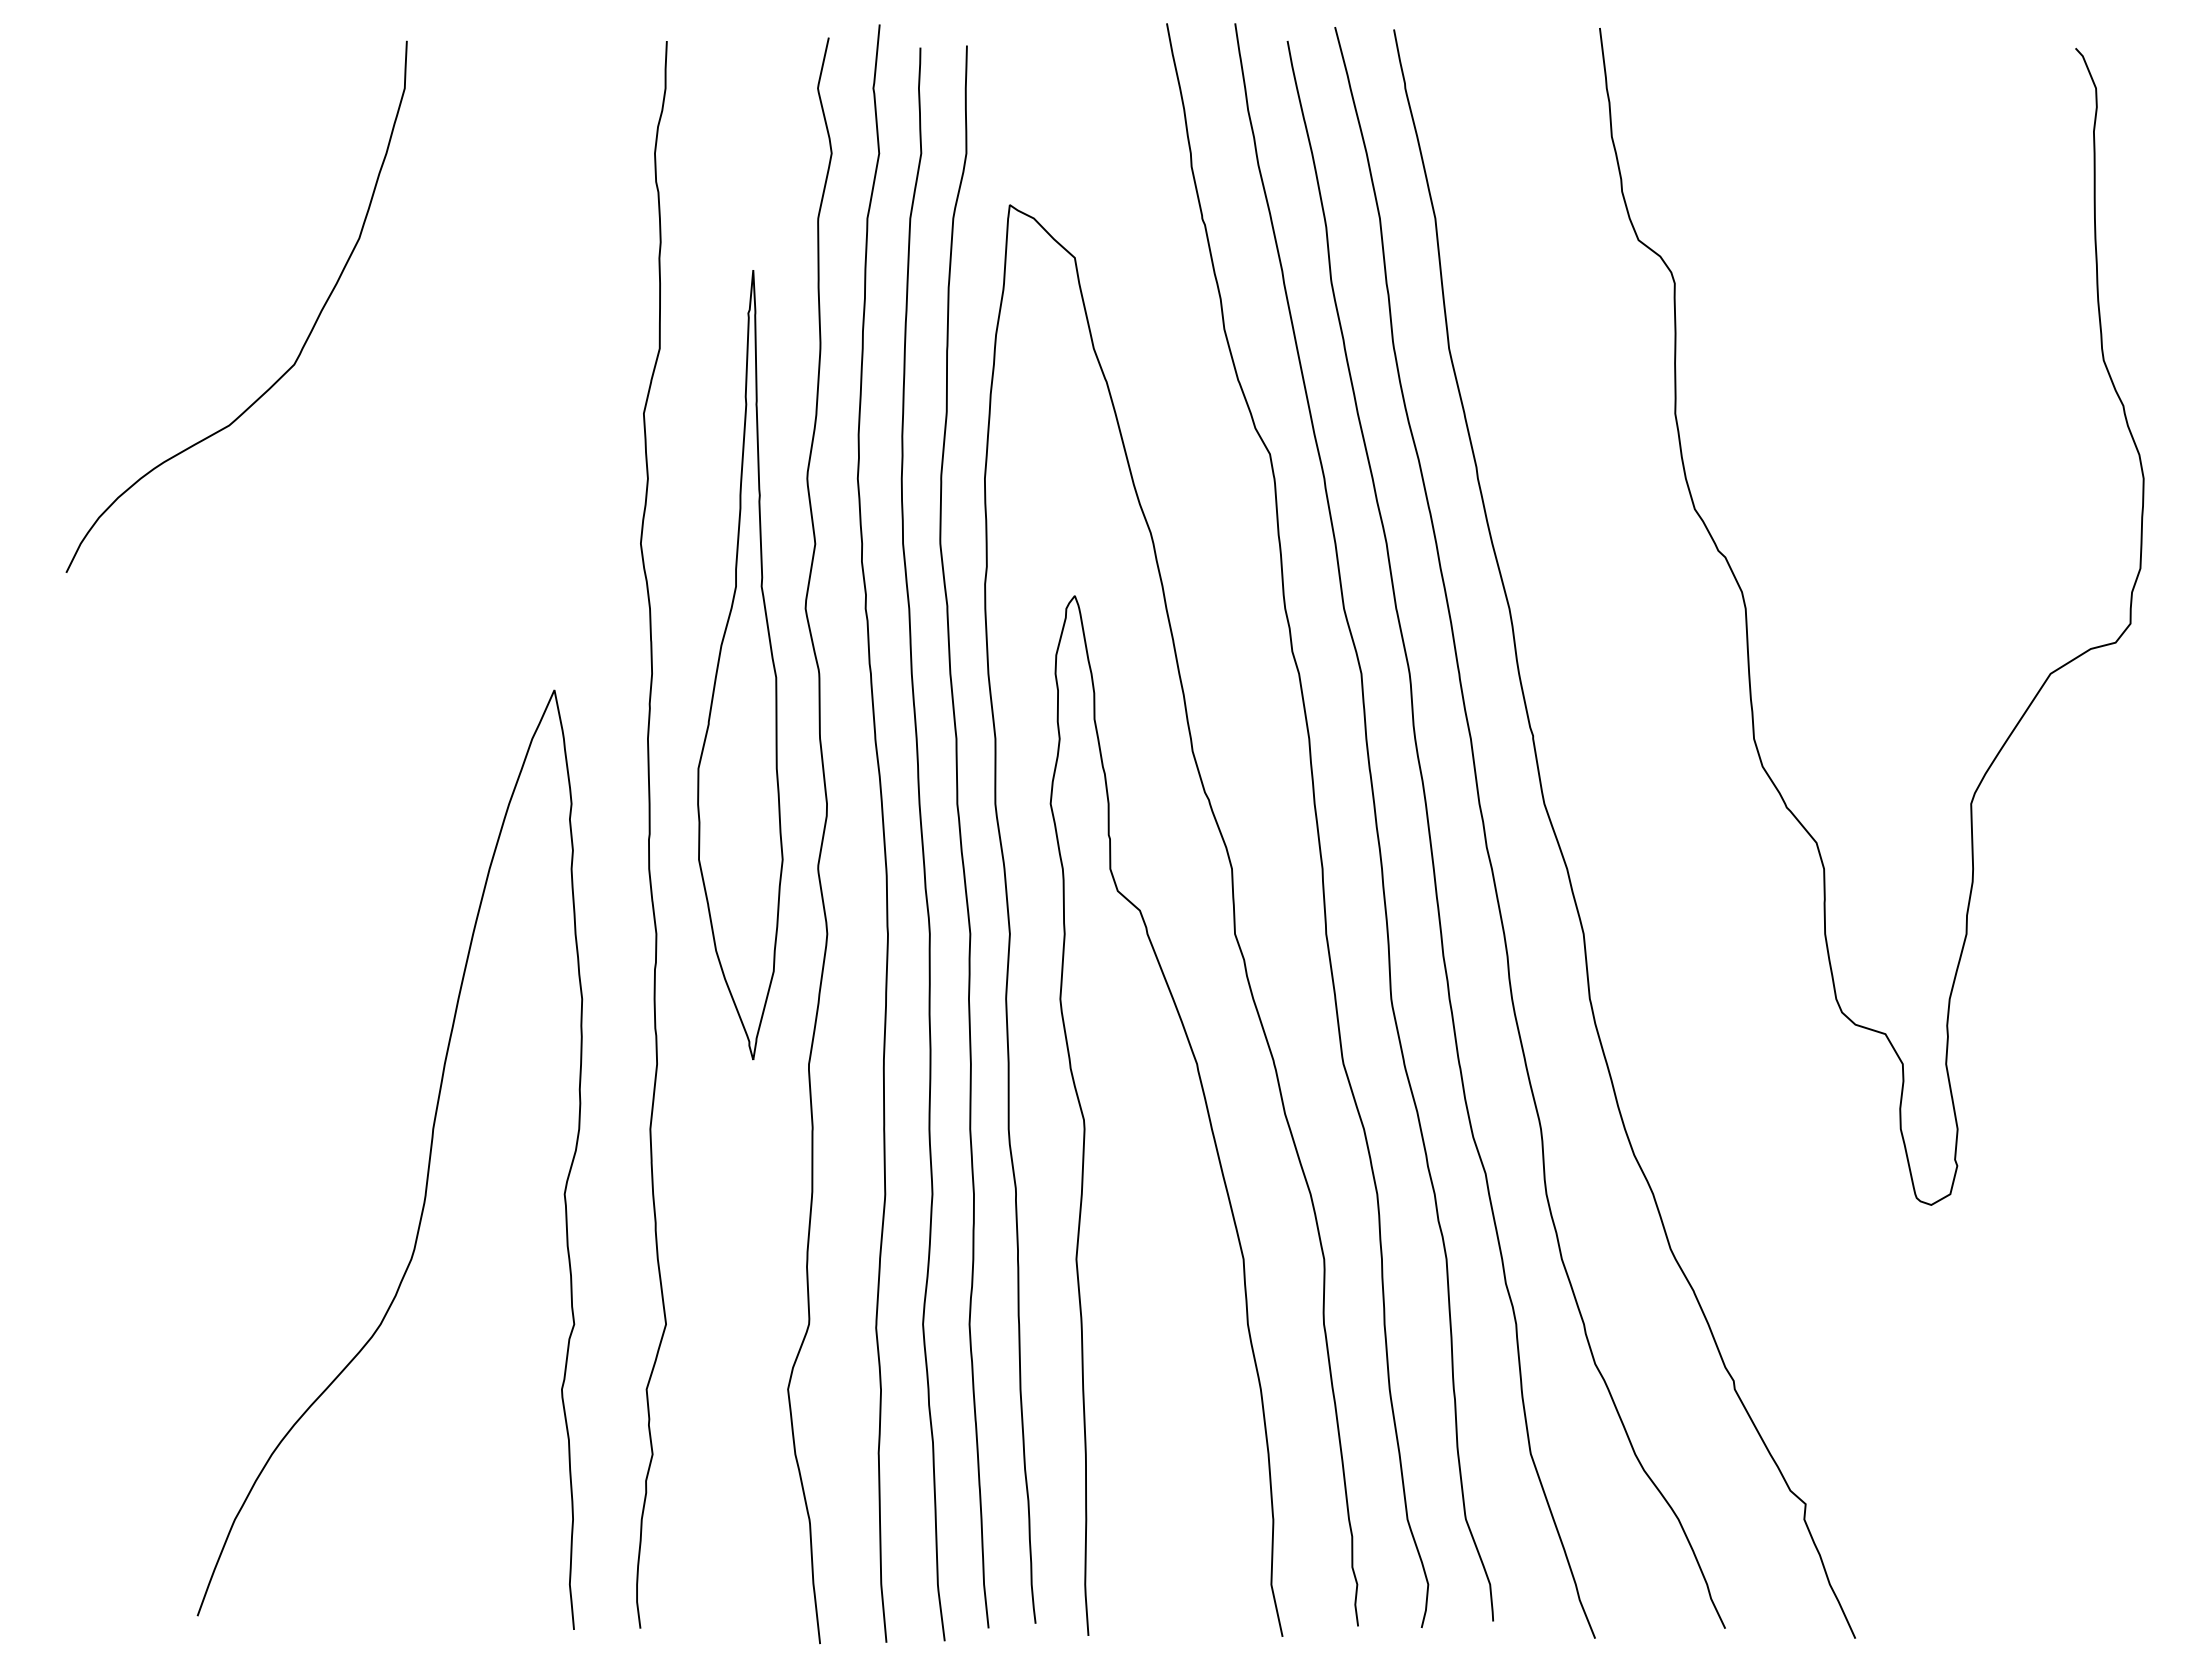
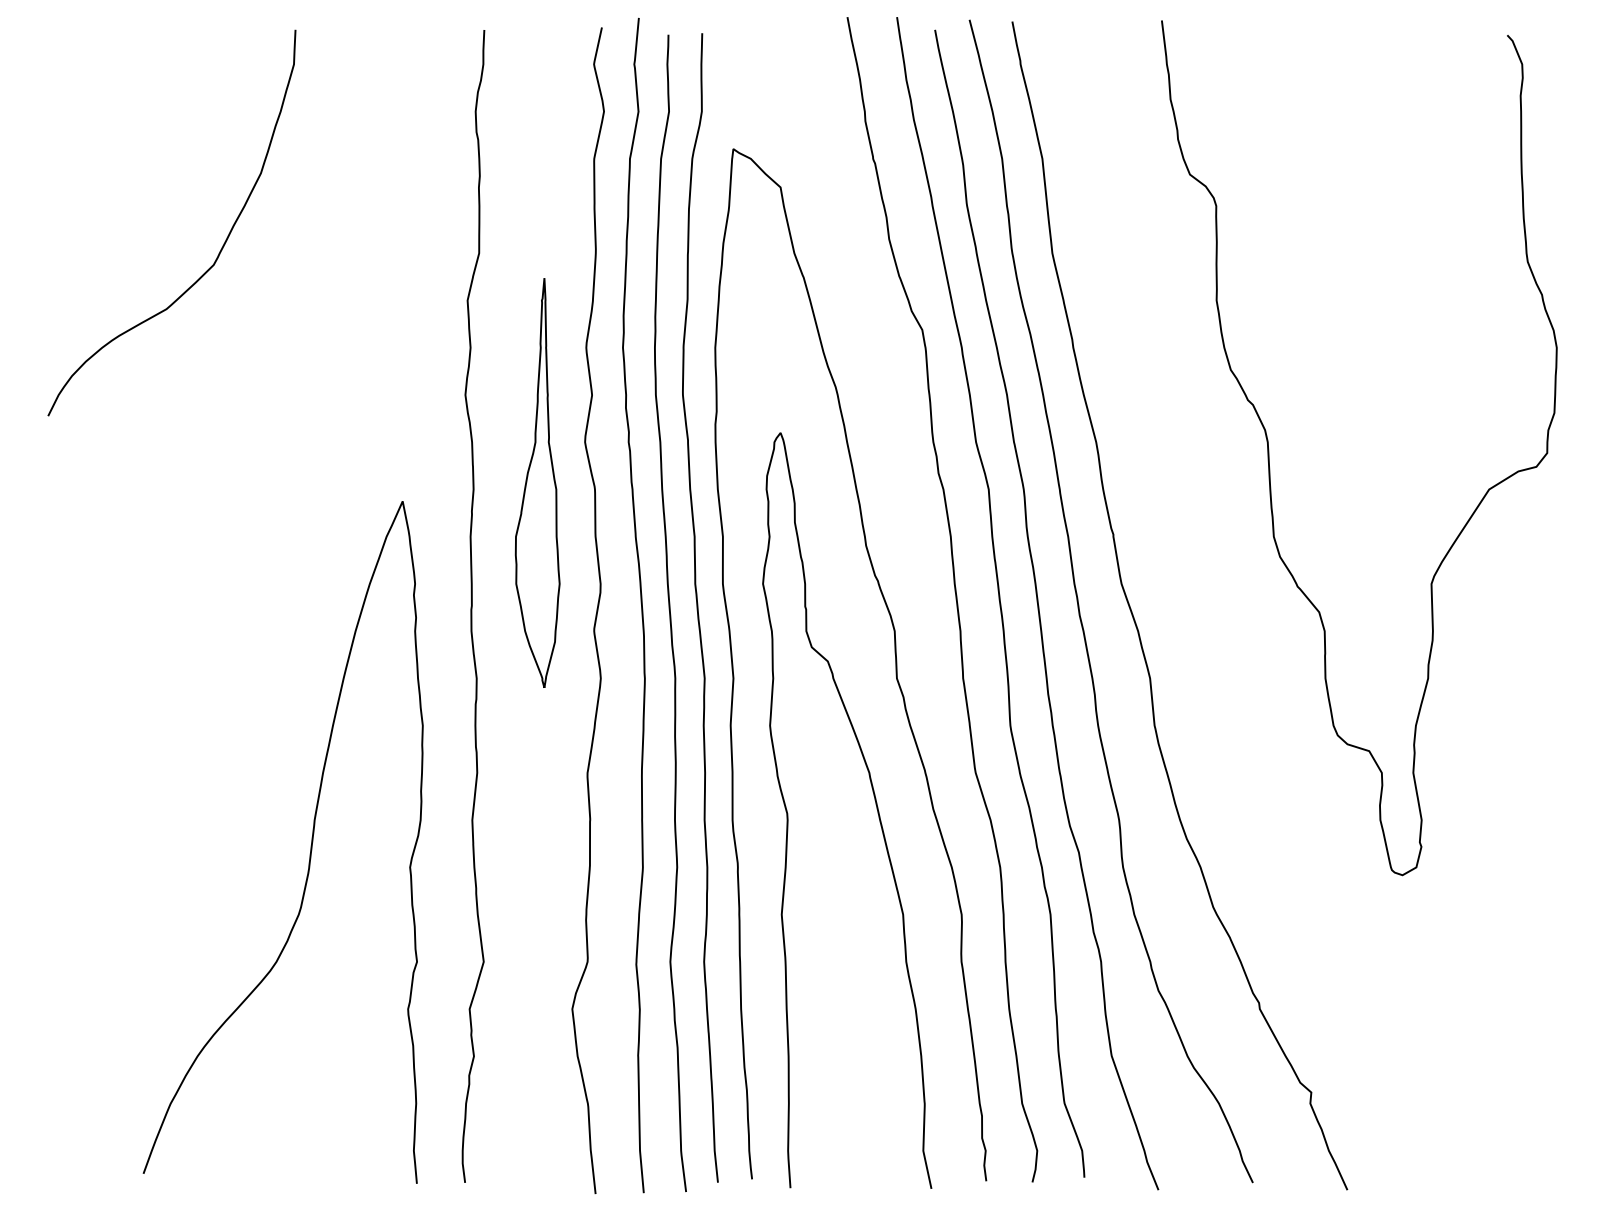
part: (740, 664) -> (537, 482), size x0.71

